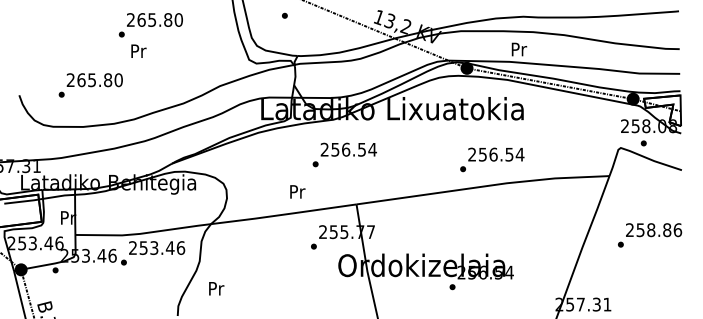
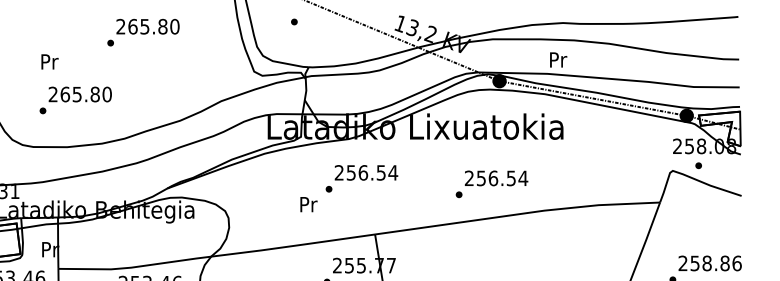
text: (138, 50) -> (49, 61), moved
text: (492, 159) -> (492, 183), moved
text: (297, 191) -> (308, 204), moved

